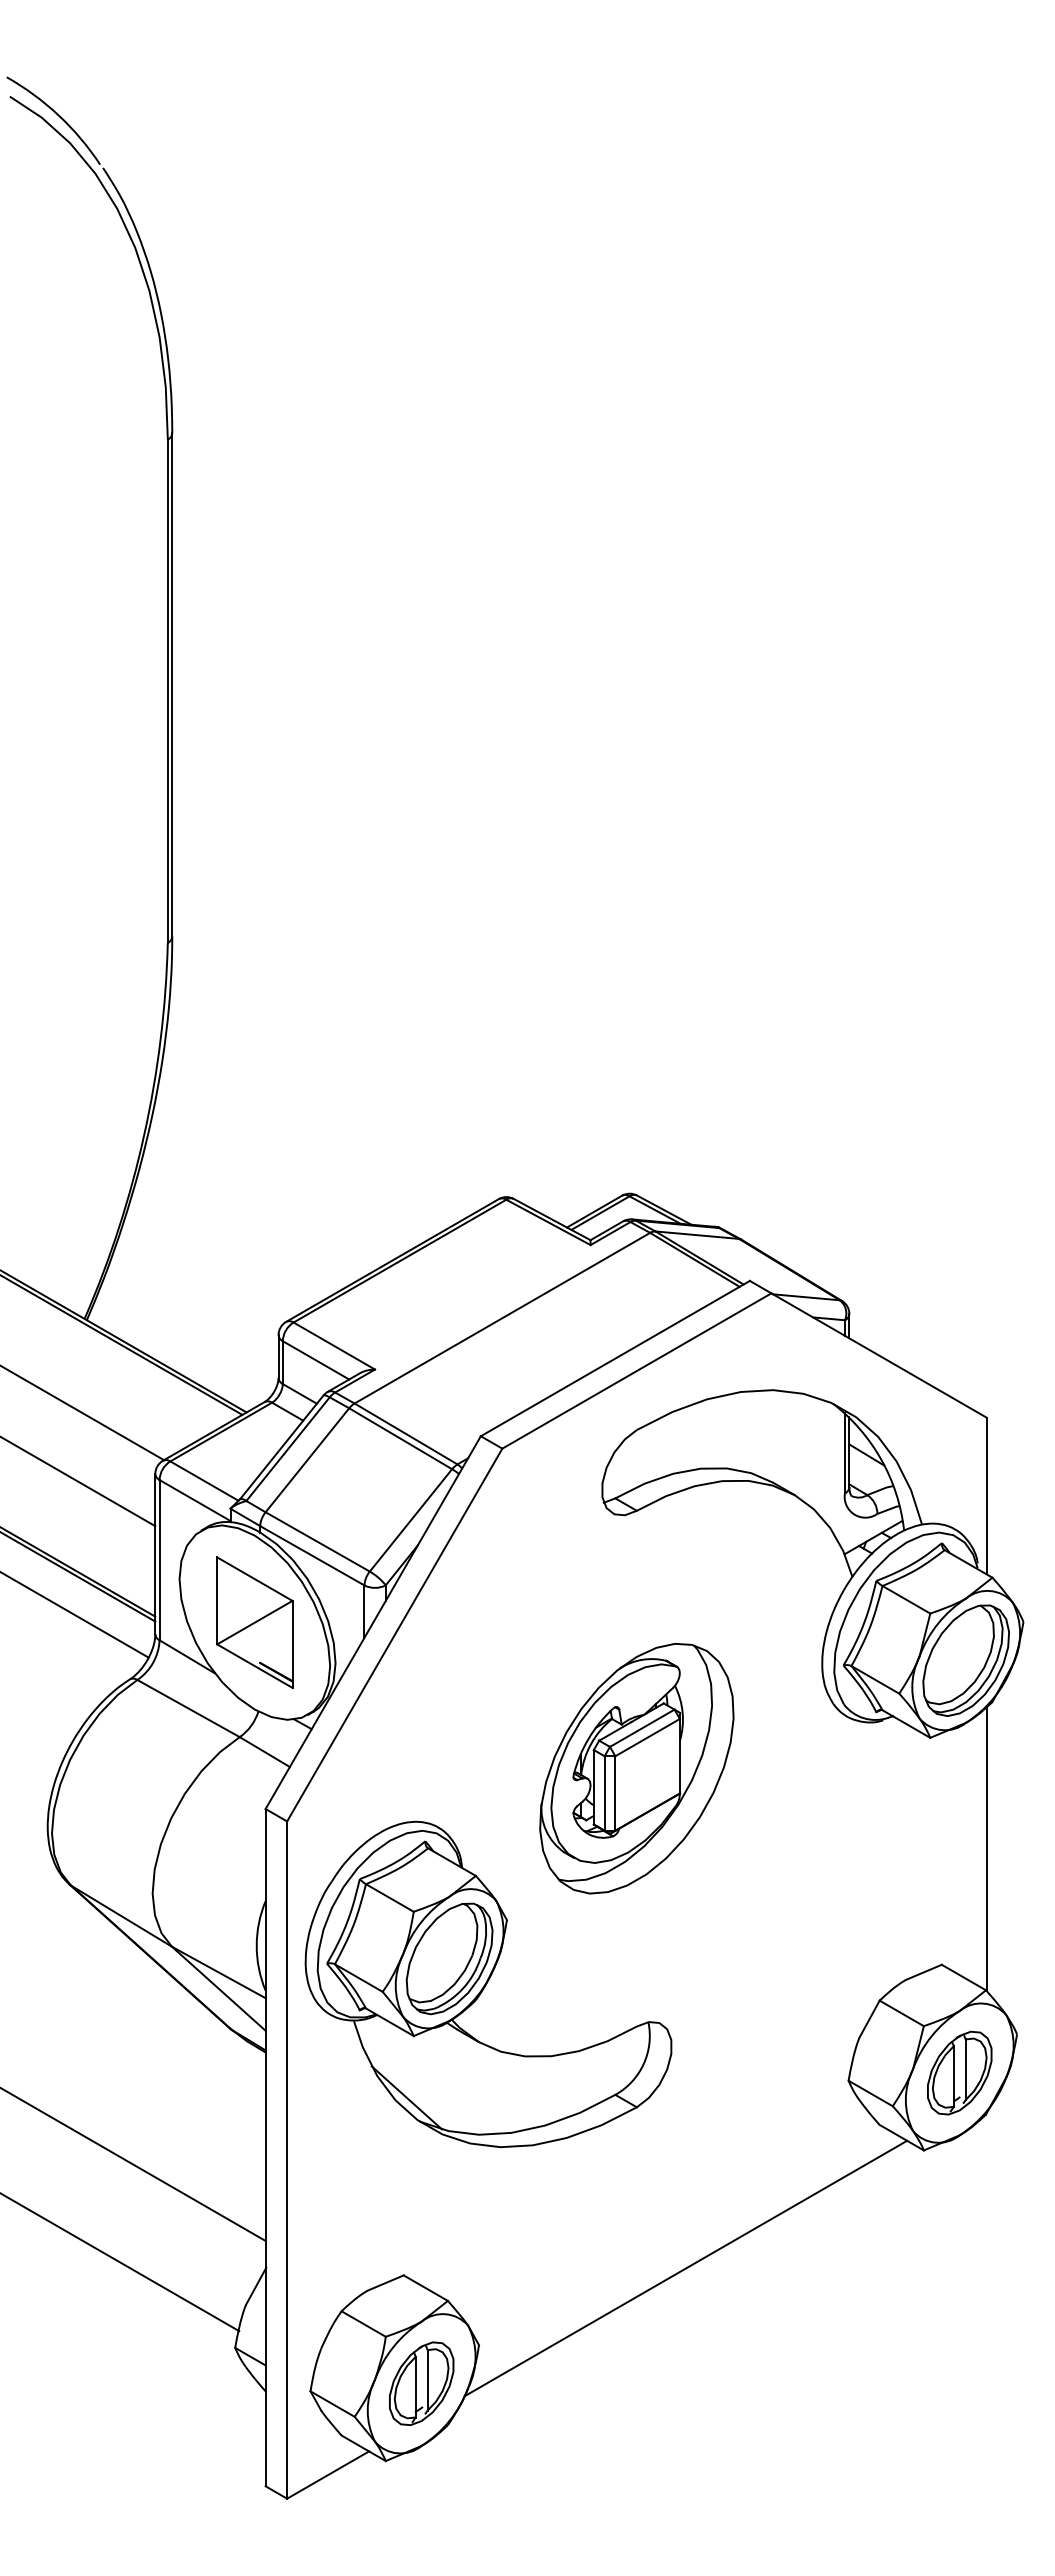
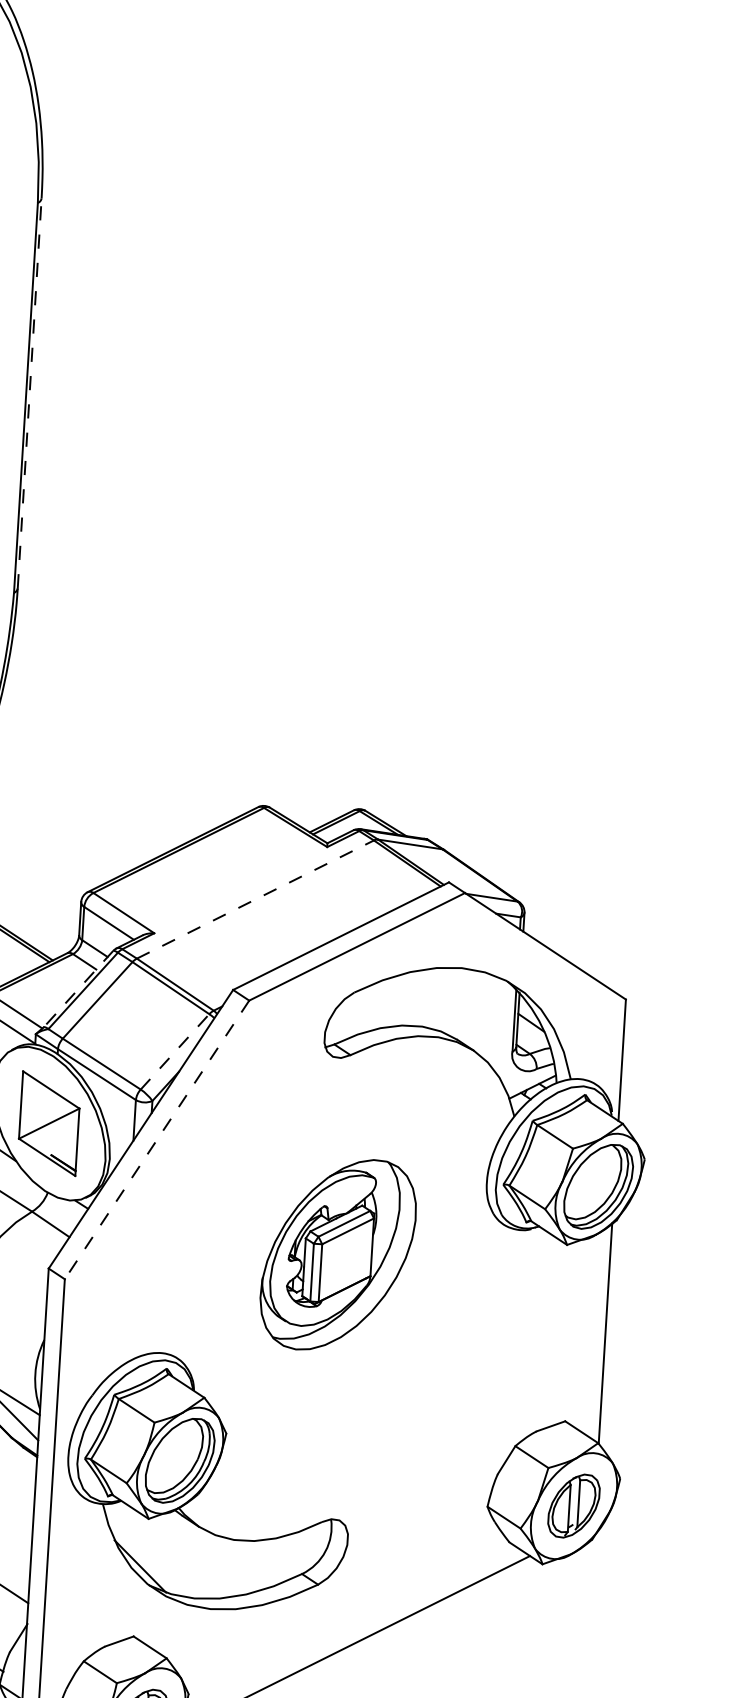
line: (172, 684) -> (29, 392), solid -> dashed
line: (502, 1318) -> (255, 899), solid -> dashed
line: (281, 1447) -> (78, 989), solid -> dashed
line: (410, 1520) -> (174, 1051), solid -> dashed
line: (394, 1635) -> (156, 1140), solid -> dashed
part: (488, 1984) -> (208, 1482), moved

